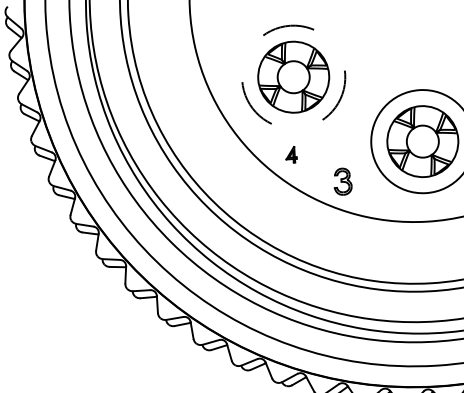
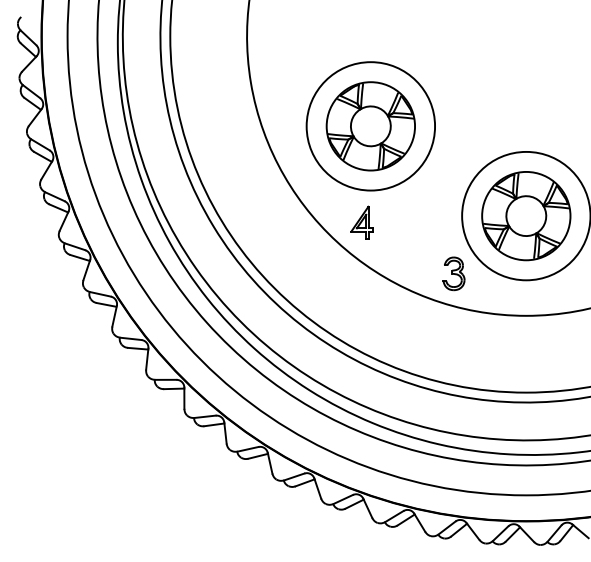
circle: (293, 77) -> (370, 126), dashed -> solid
part: (290, 154) -> (361, 222), size x1.67
part: (342, 181) -> (453, 273), moved

